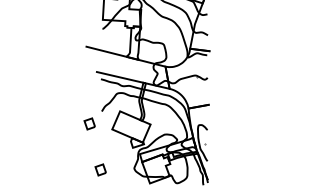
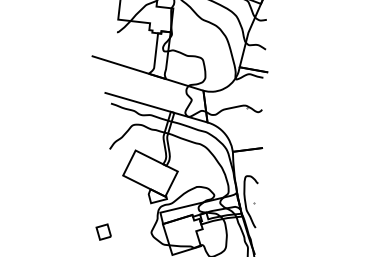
part: (89, 123) -> (91, 165), removed

